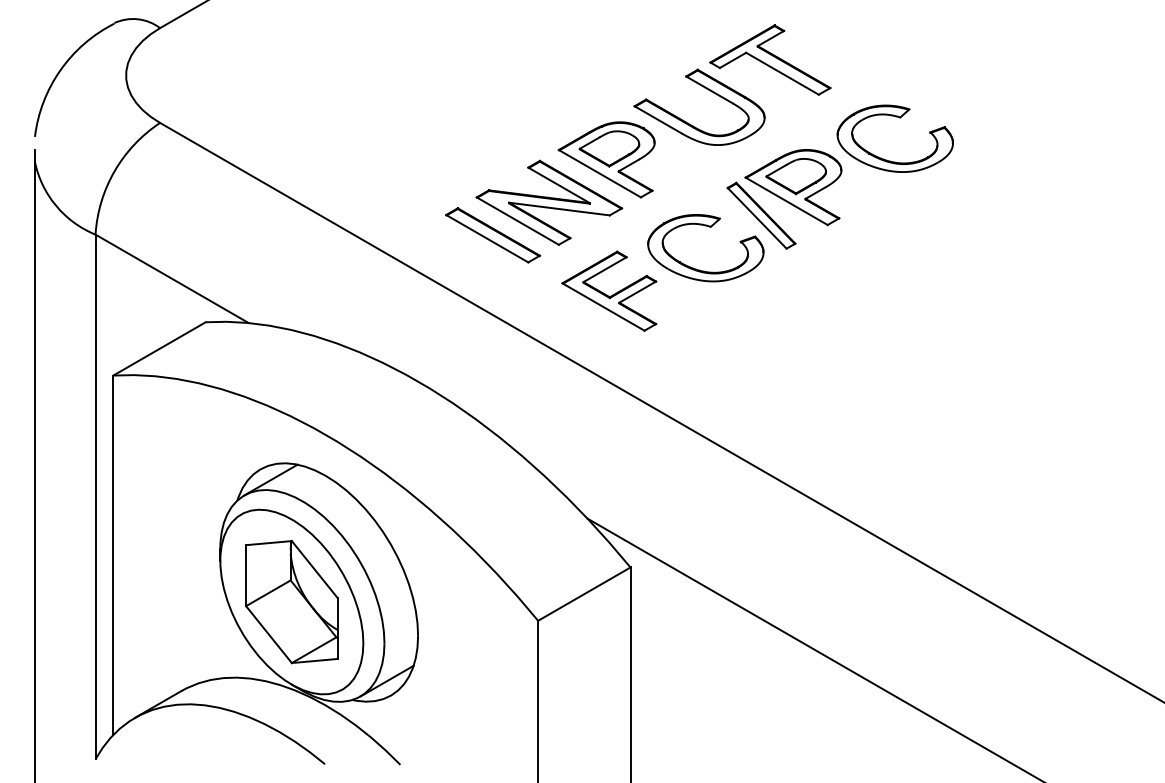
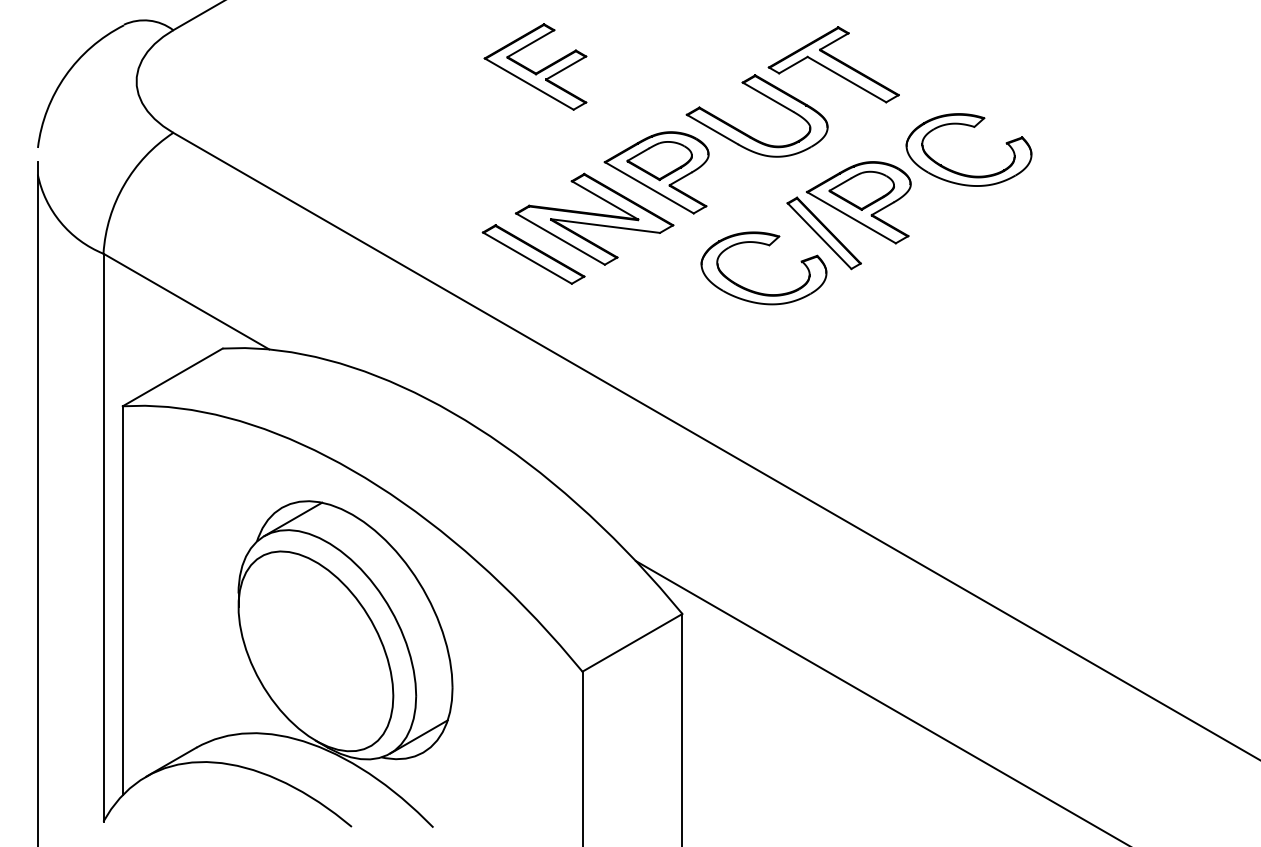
part: (609, 290) -> (535, 66), moved
part: (291, 602) -> (315, 651), removed

